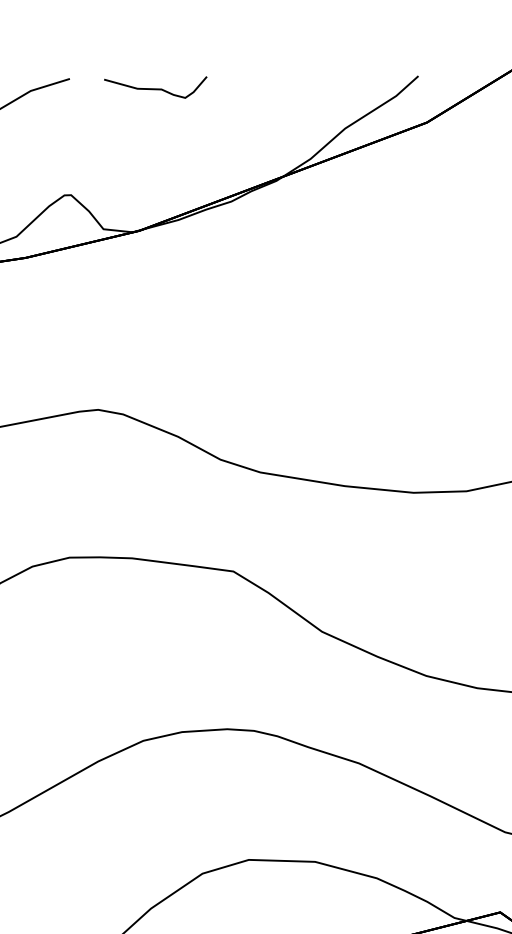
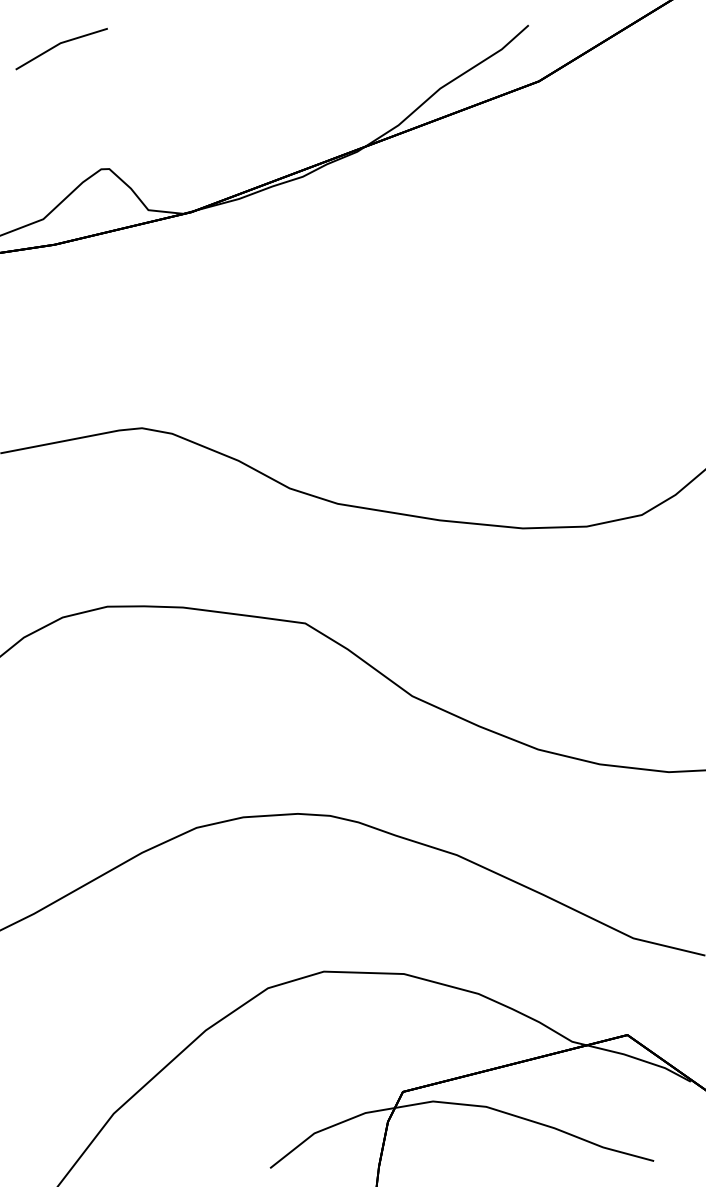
curve: (155, 88) -> (211, 40), removed

